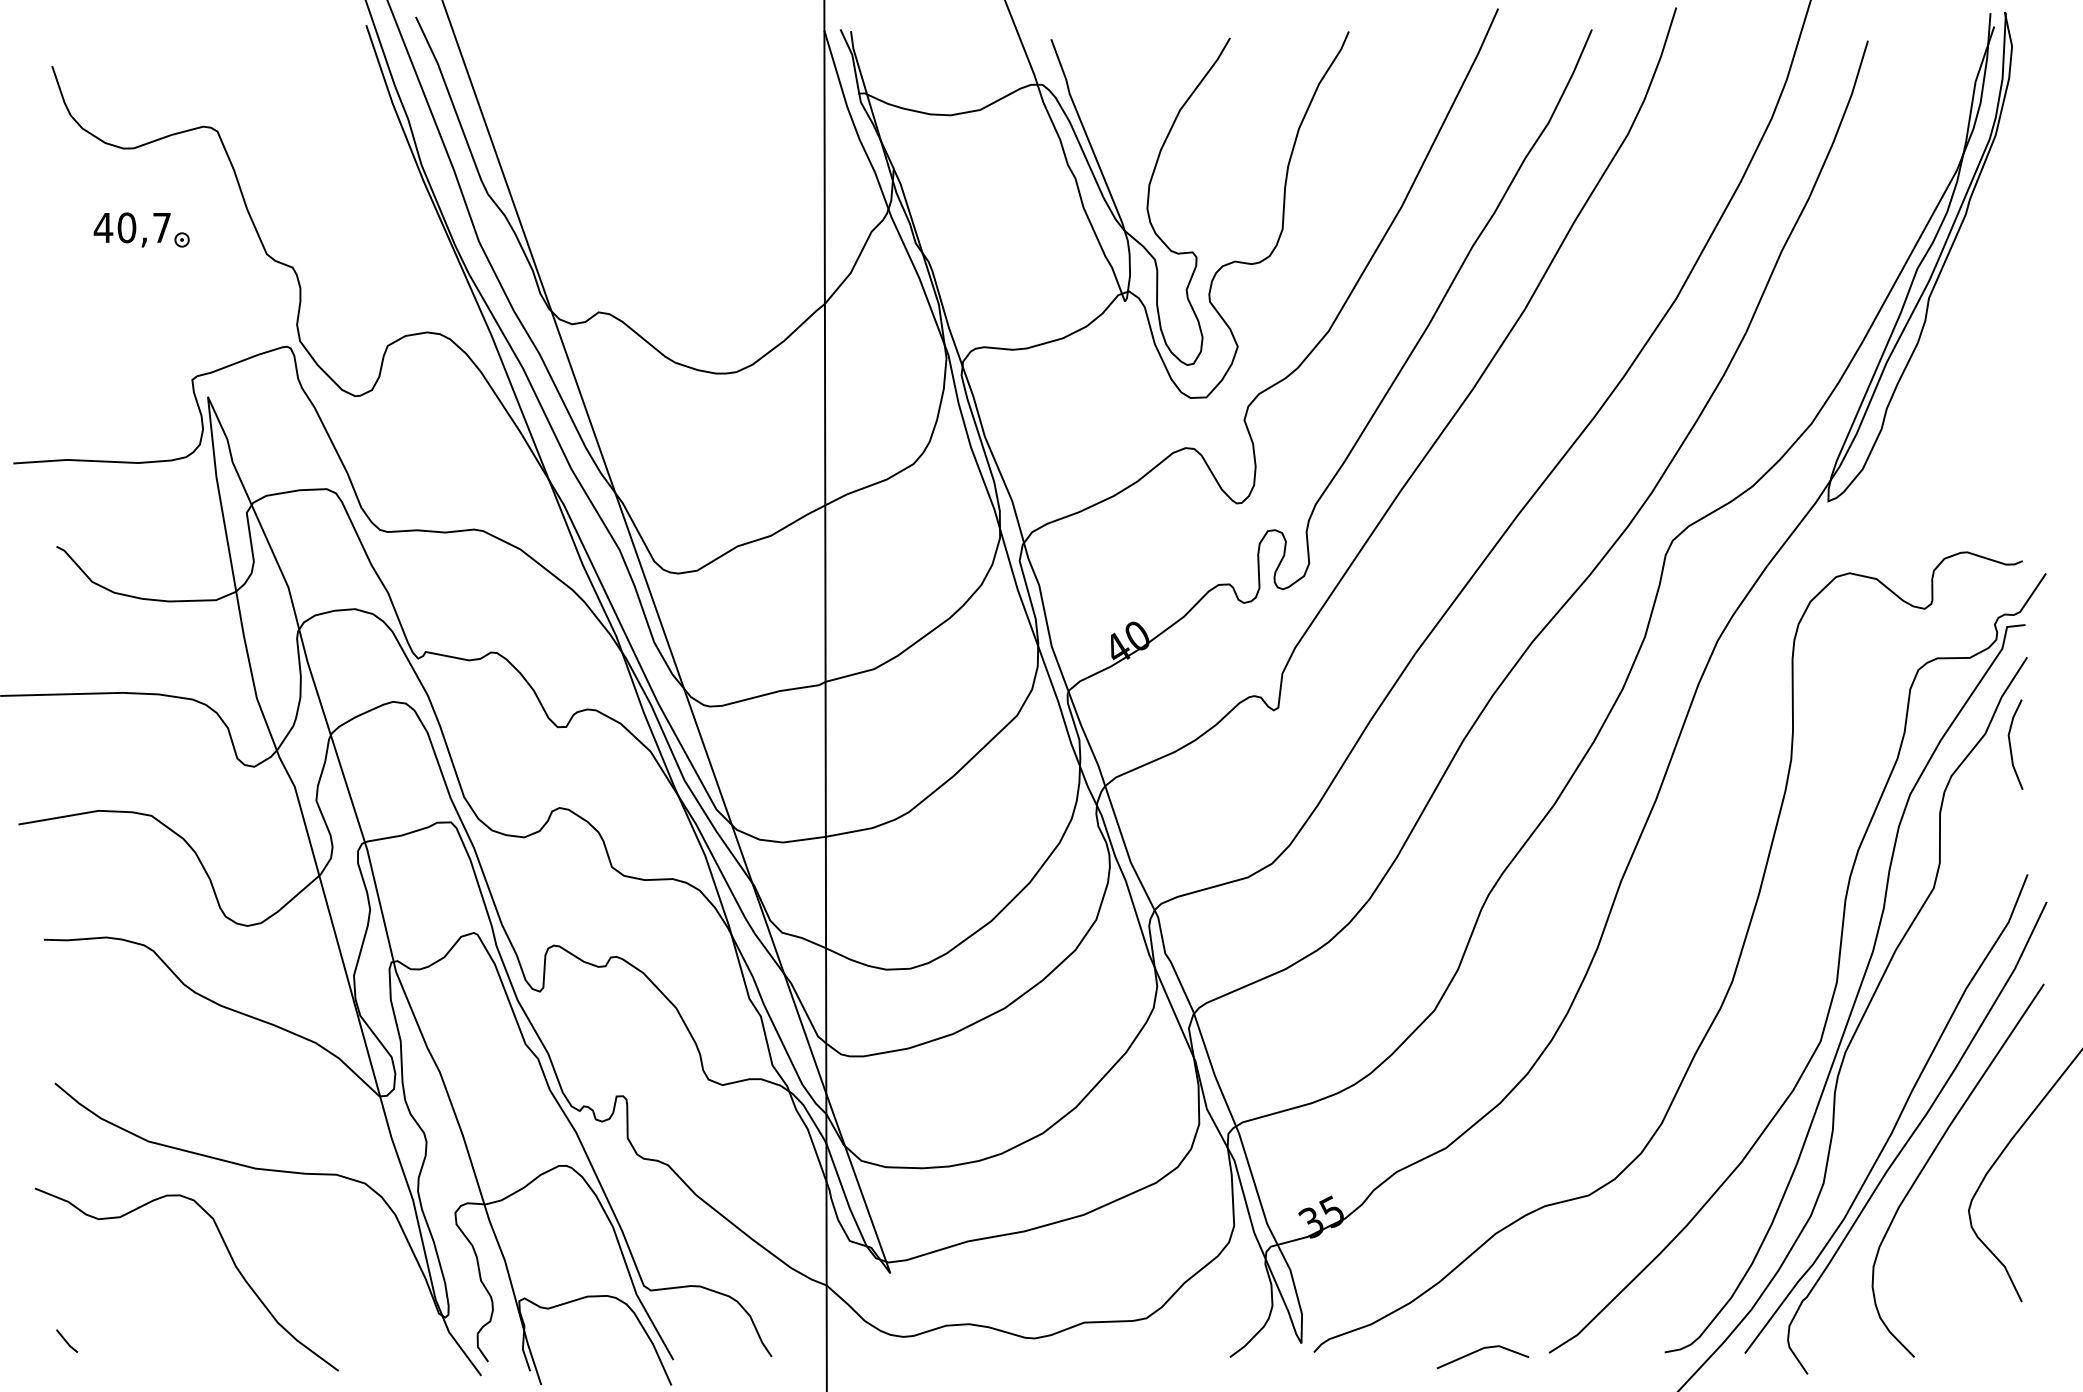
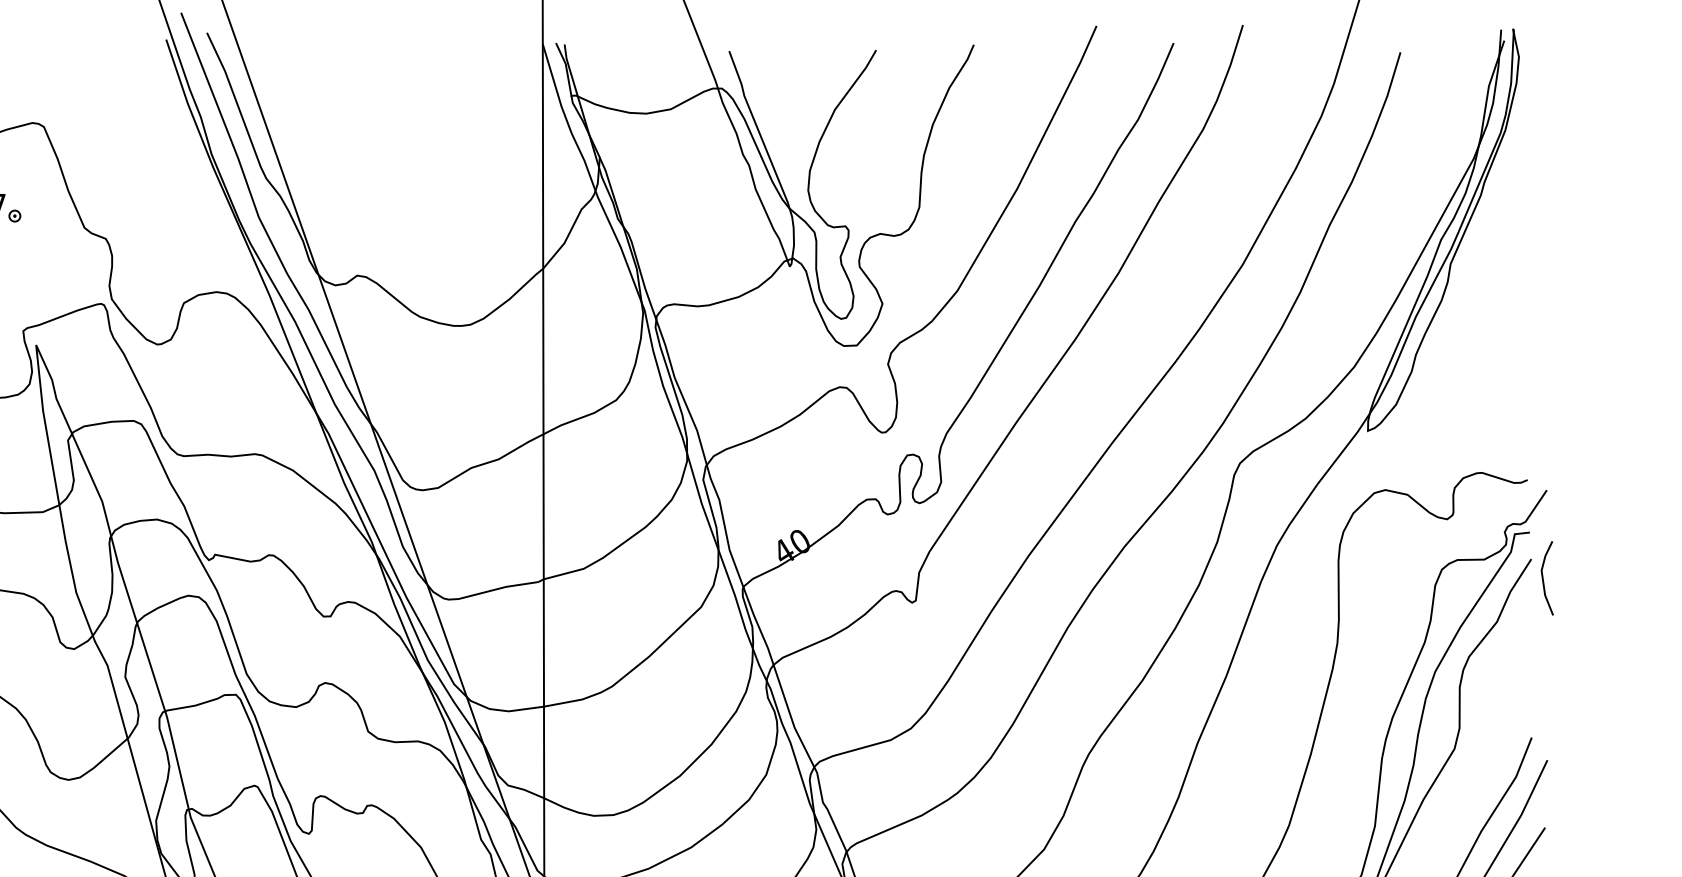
line: (2011, 746) -> (1543, 579), moved

